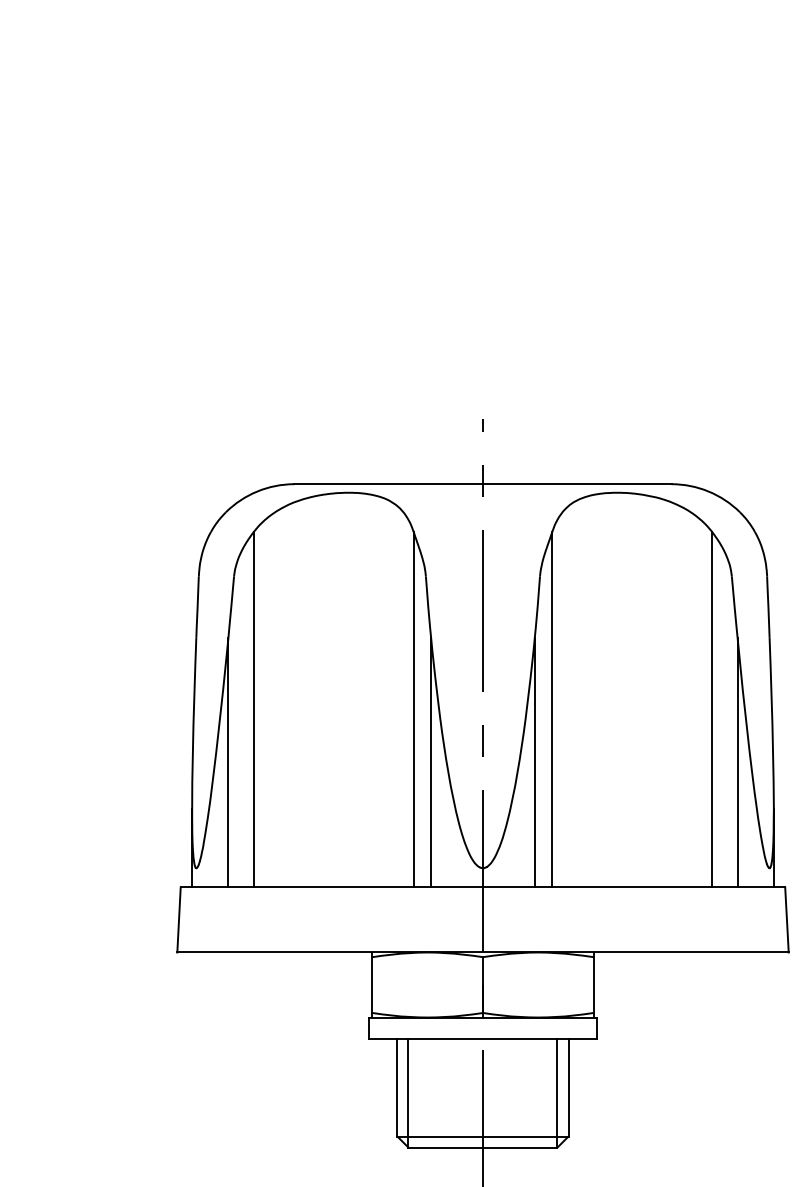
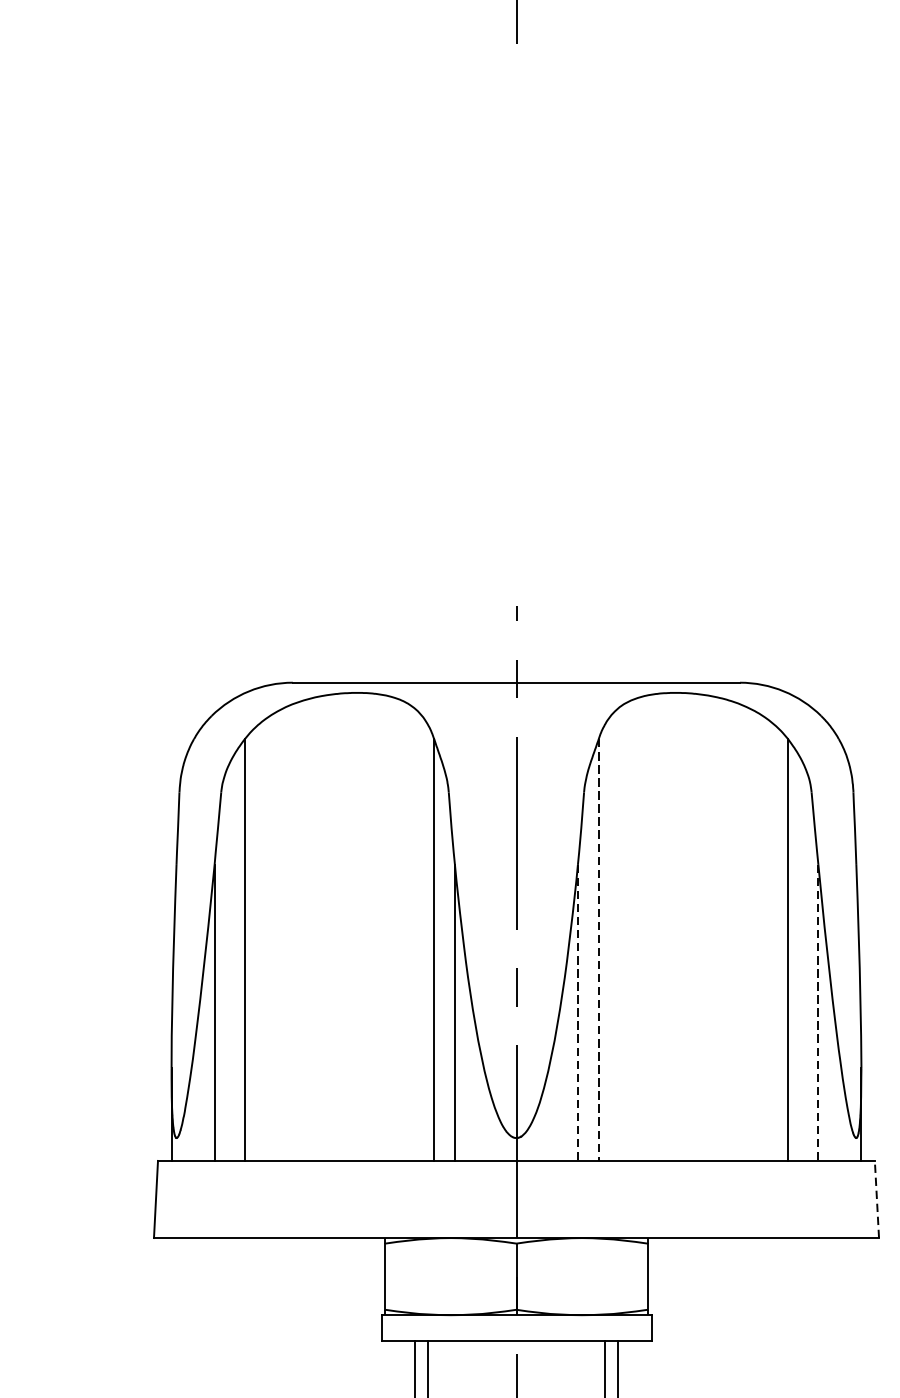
line: (552, 709) -> (598, 949), solid -> dashed
line: (534, 762) -> (577, 1012), solid -> dashed
line: (737, 762) -> (818, 1012), solid -> dashed
line: (786, 919) -> (876, 1198), solid -> dashed

